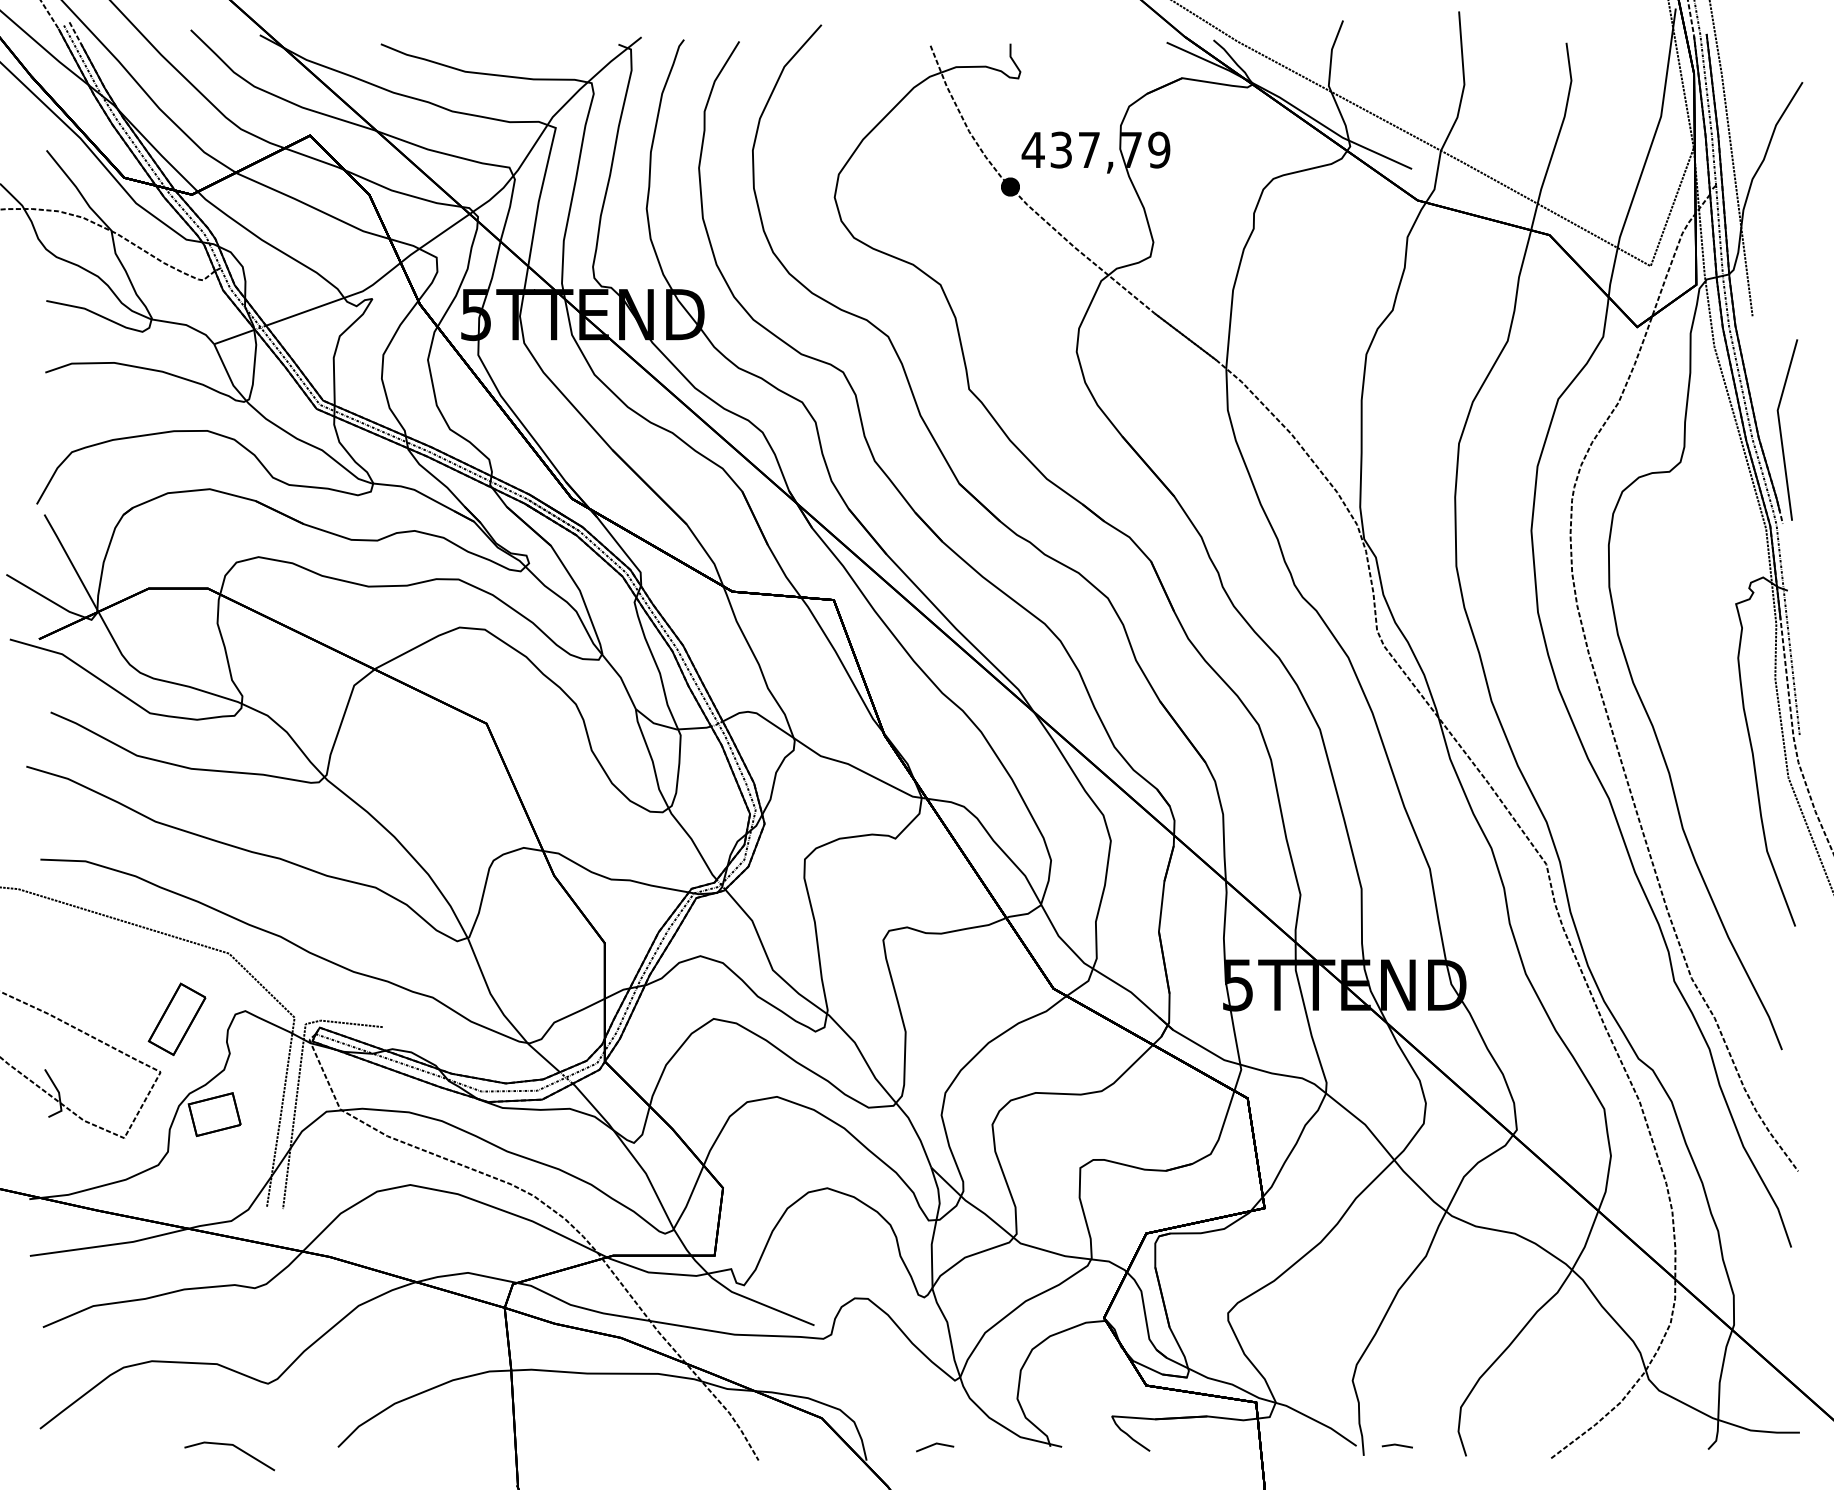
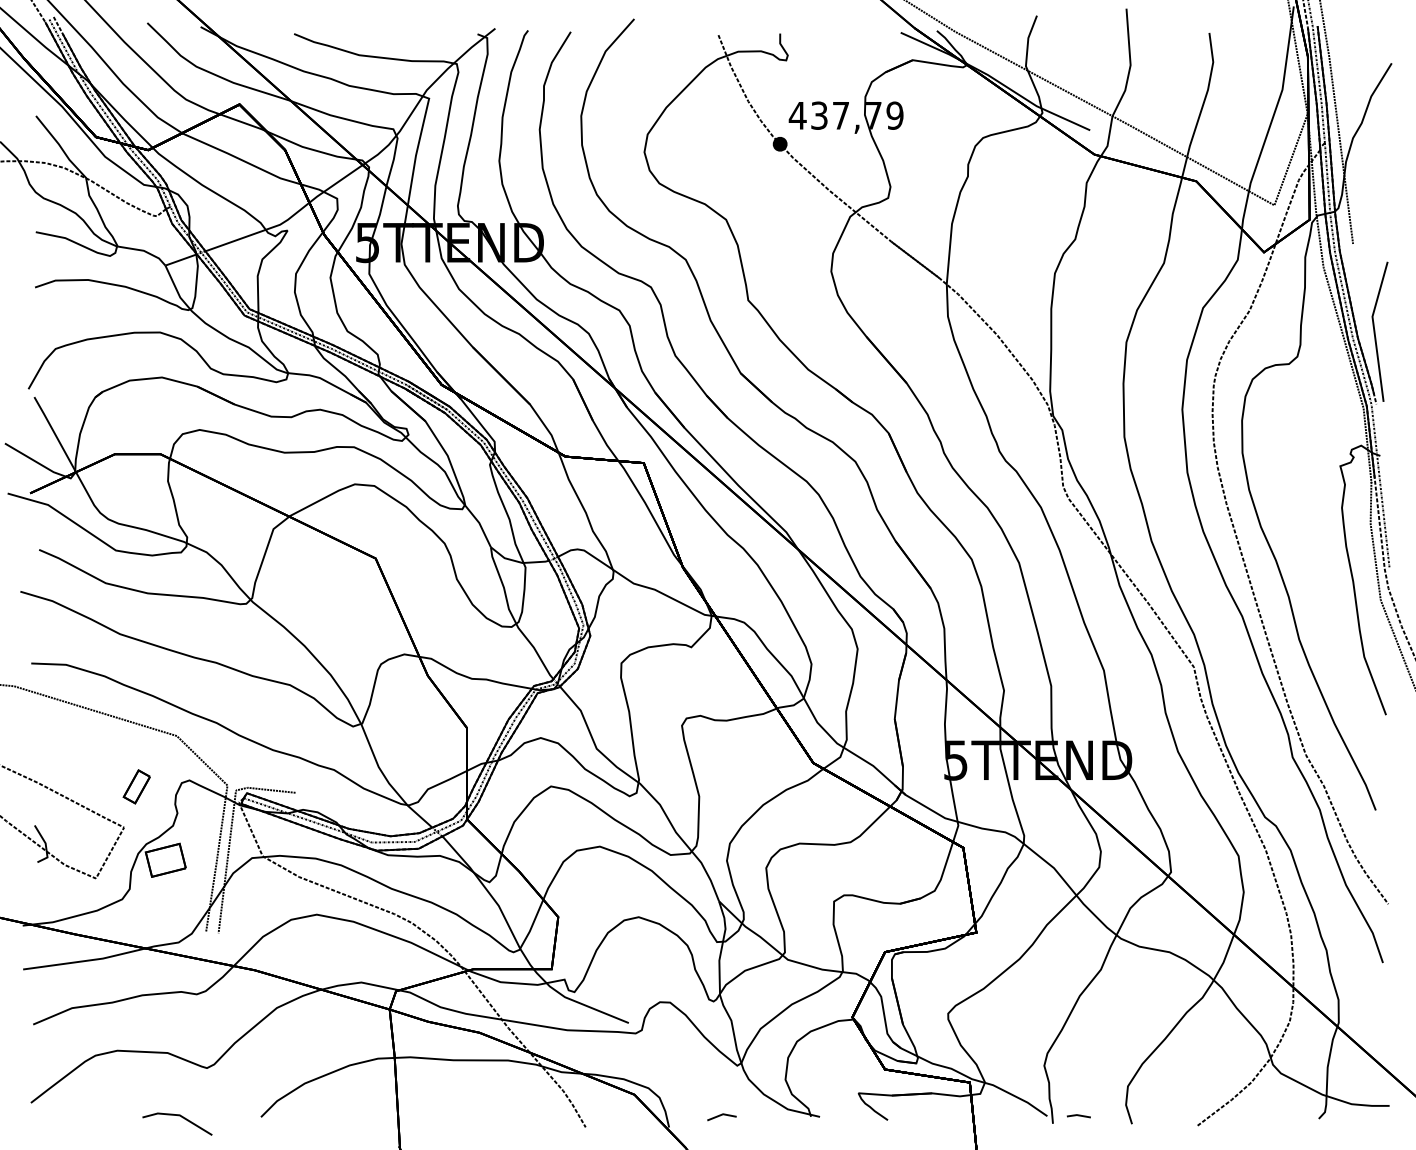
part: (176, 1018) -> (136, 786), size x0.6

